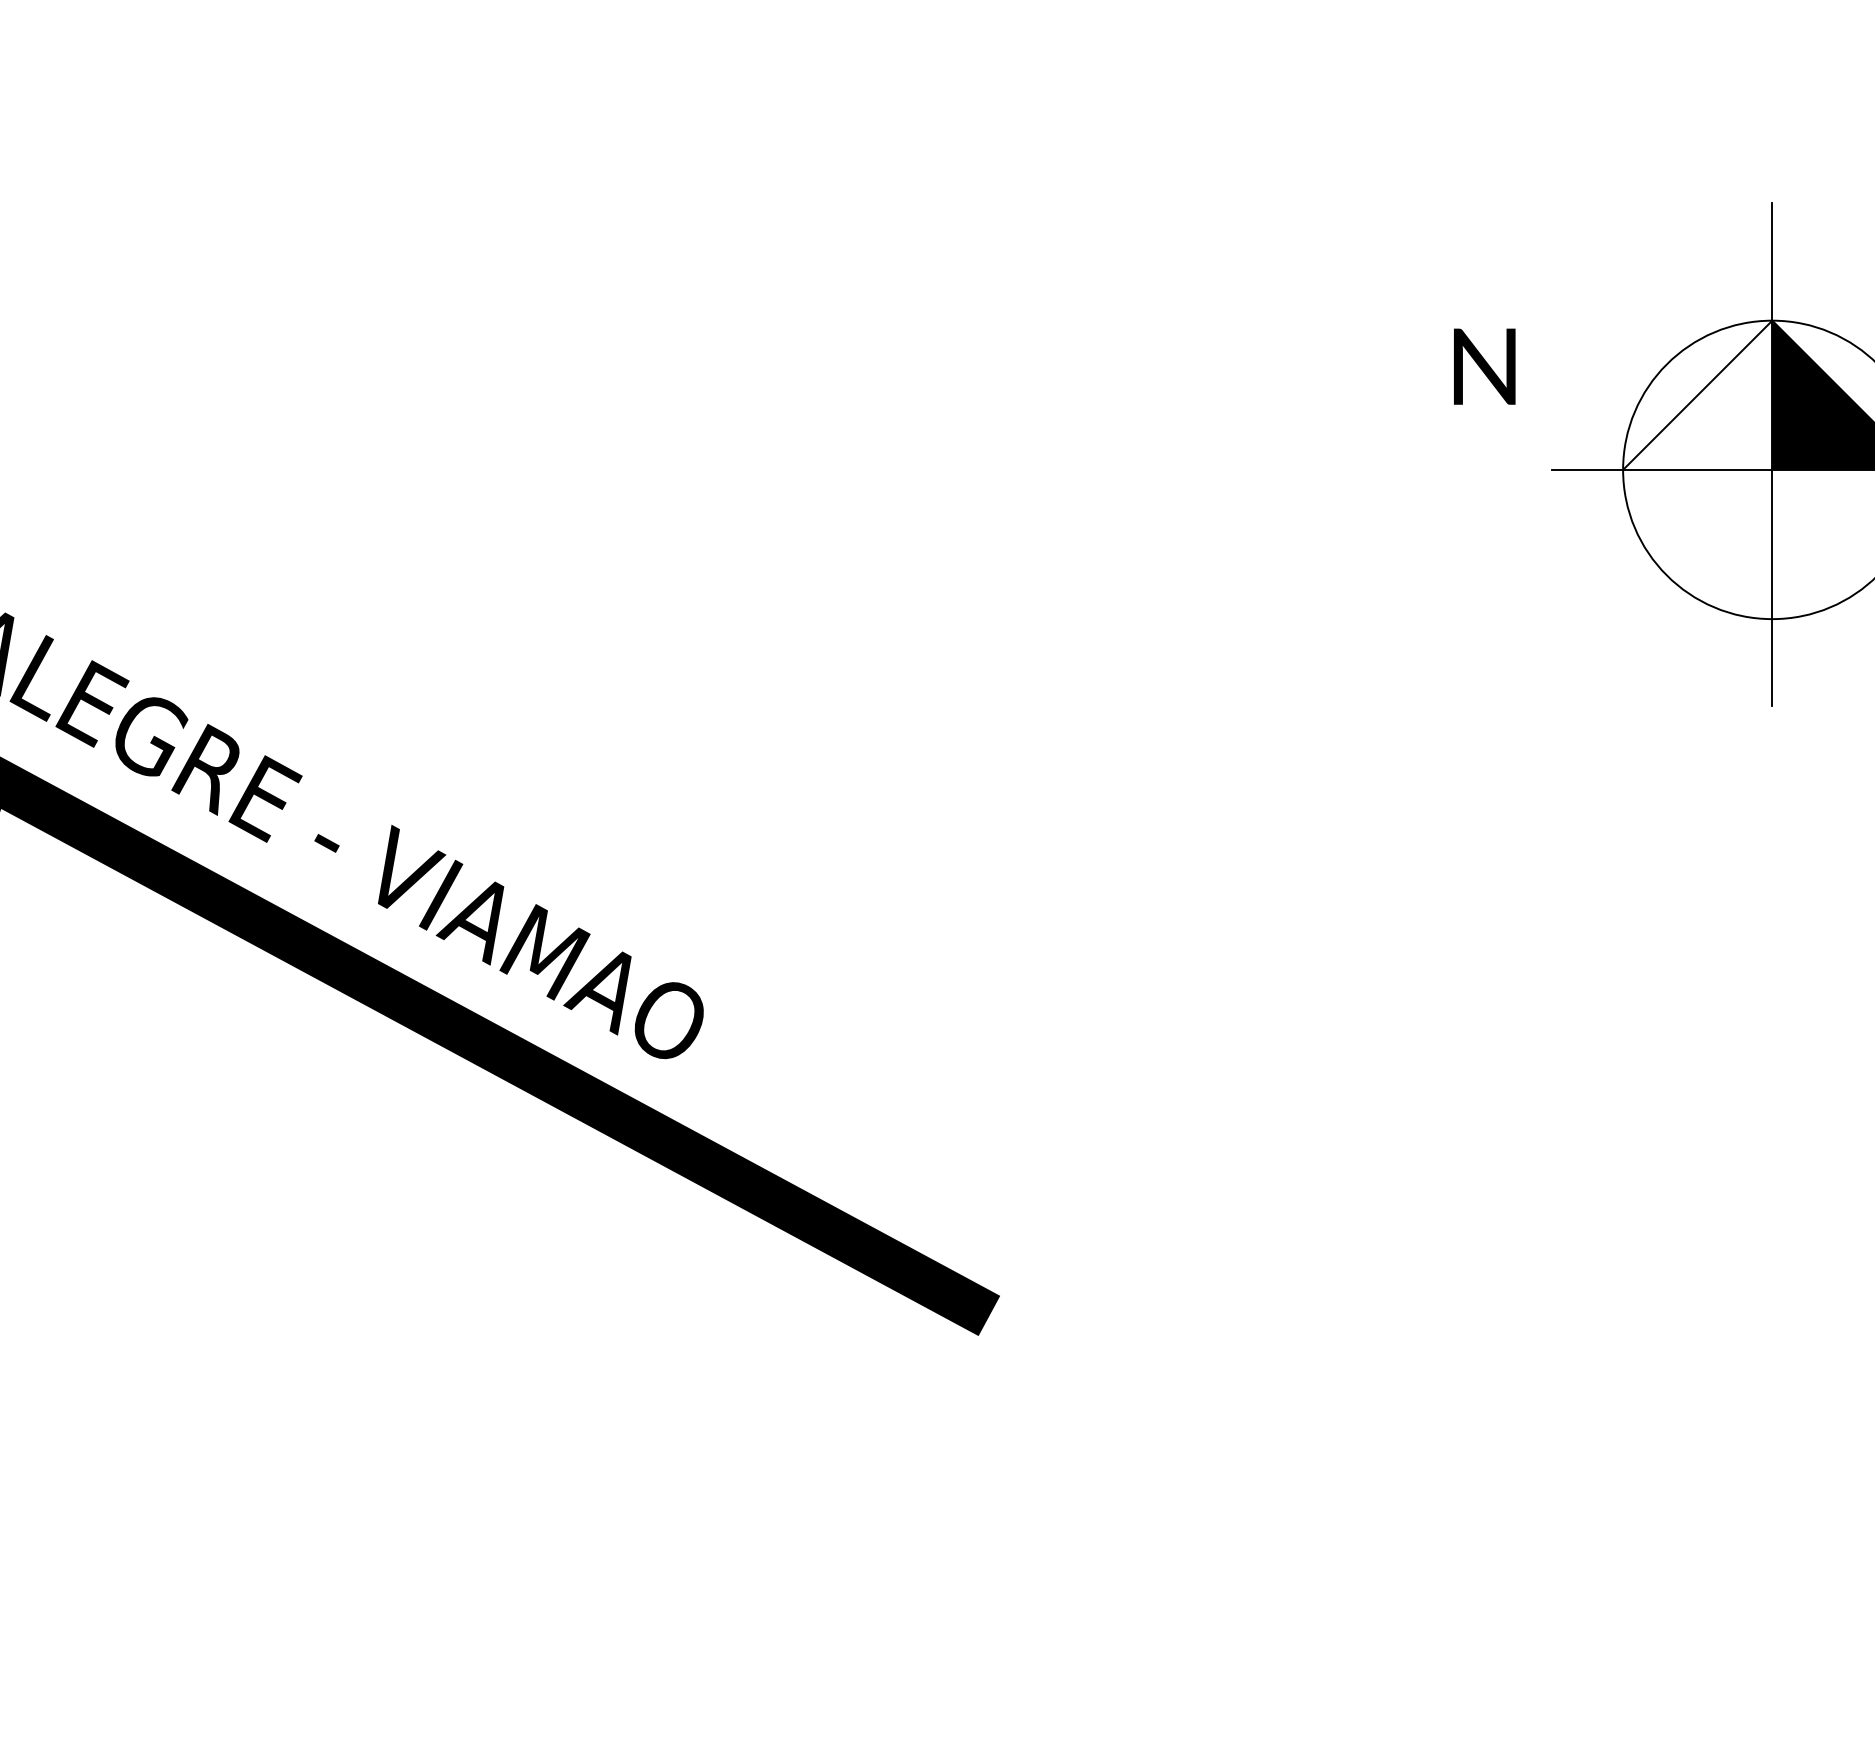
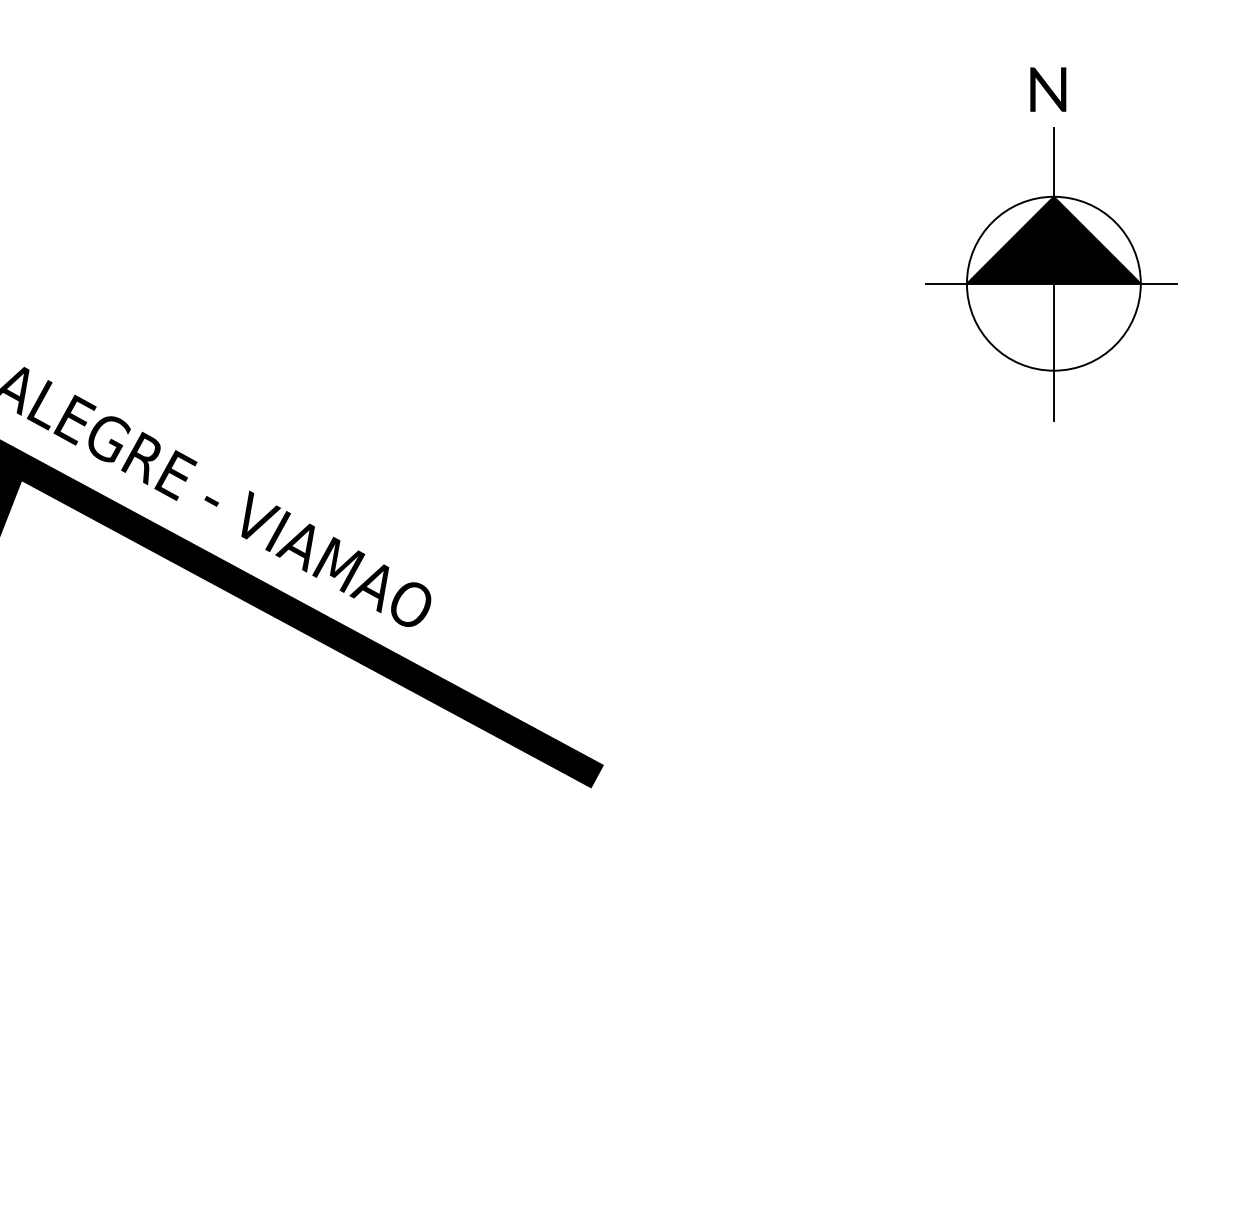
text: (1485, 366) -> (1048, 89), moved
fill: (1696, 393) -> (1009, 239), added

